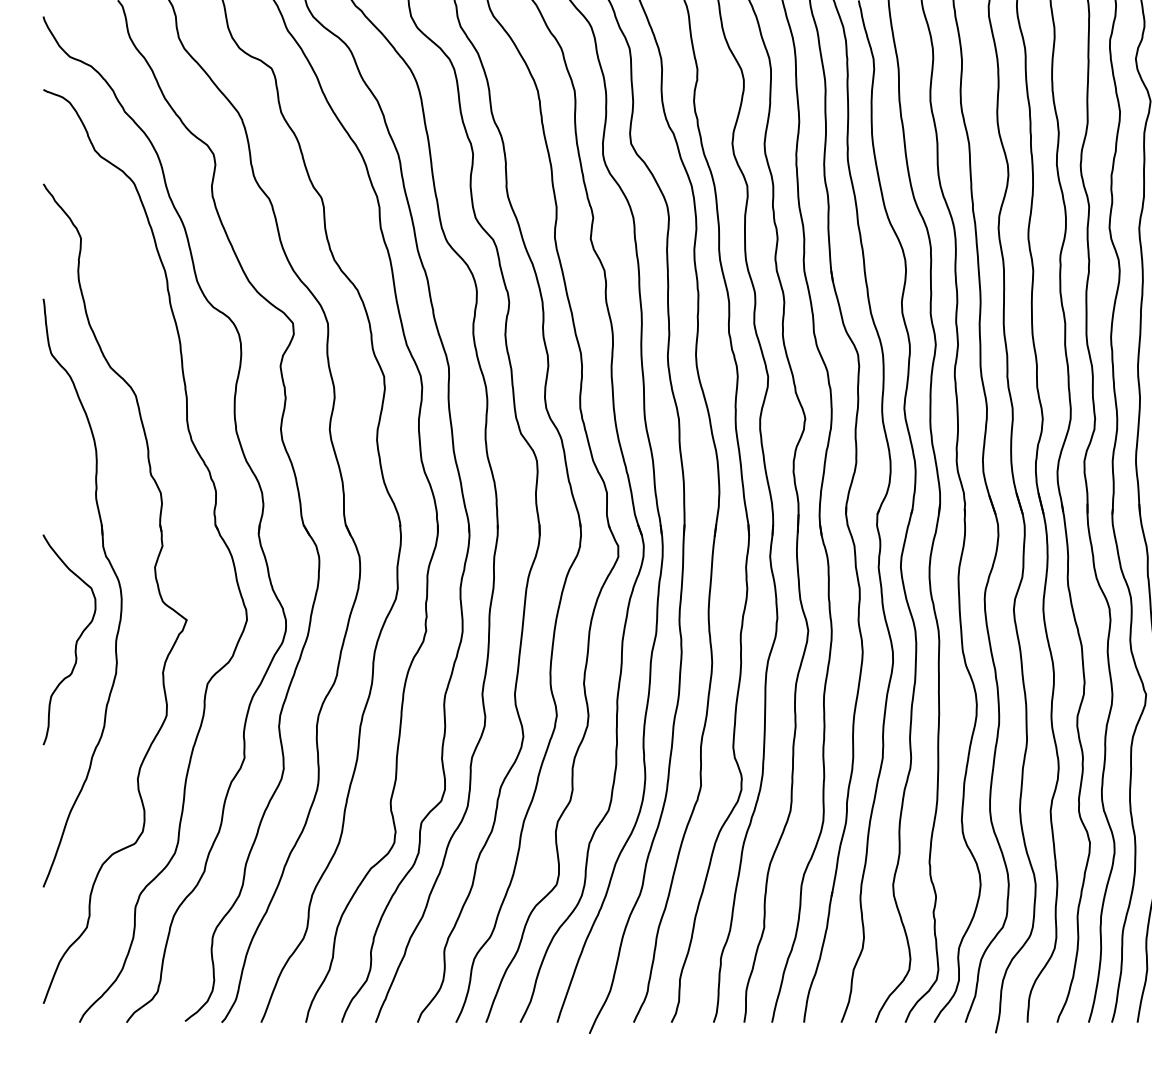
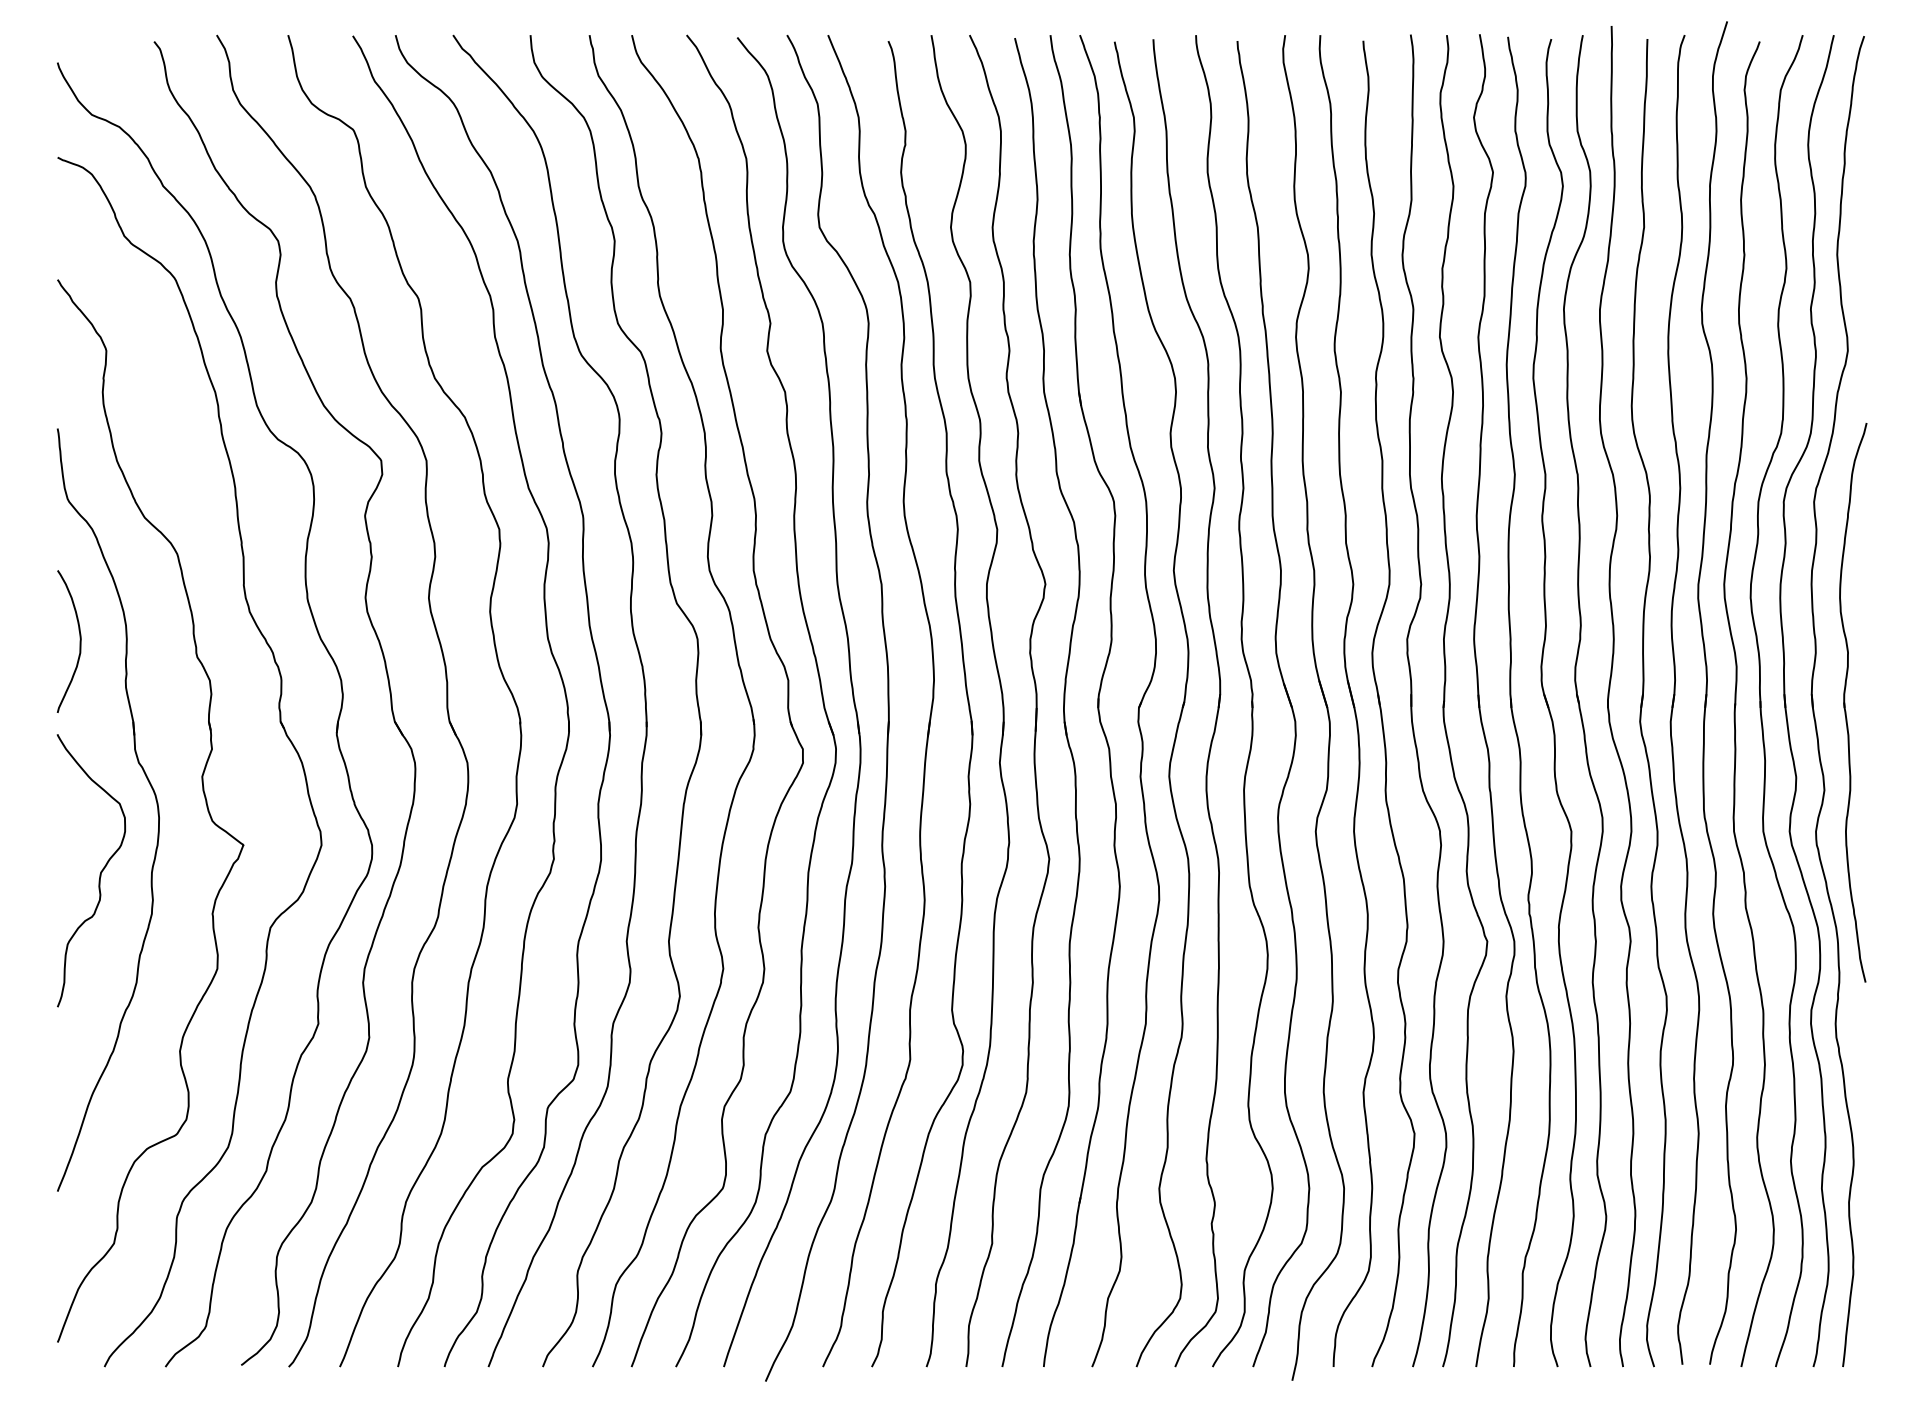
curve: (60, 463) -> (79, 641), added

